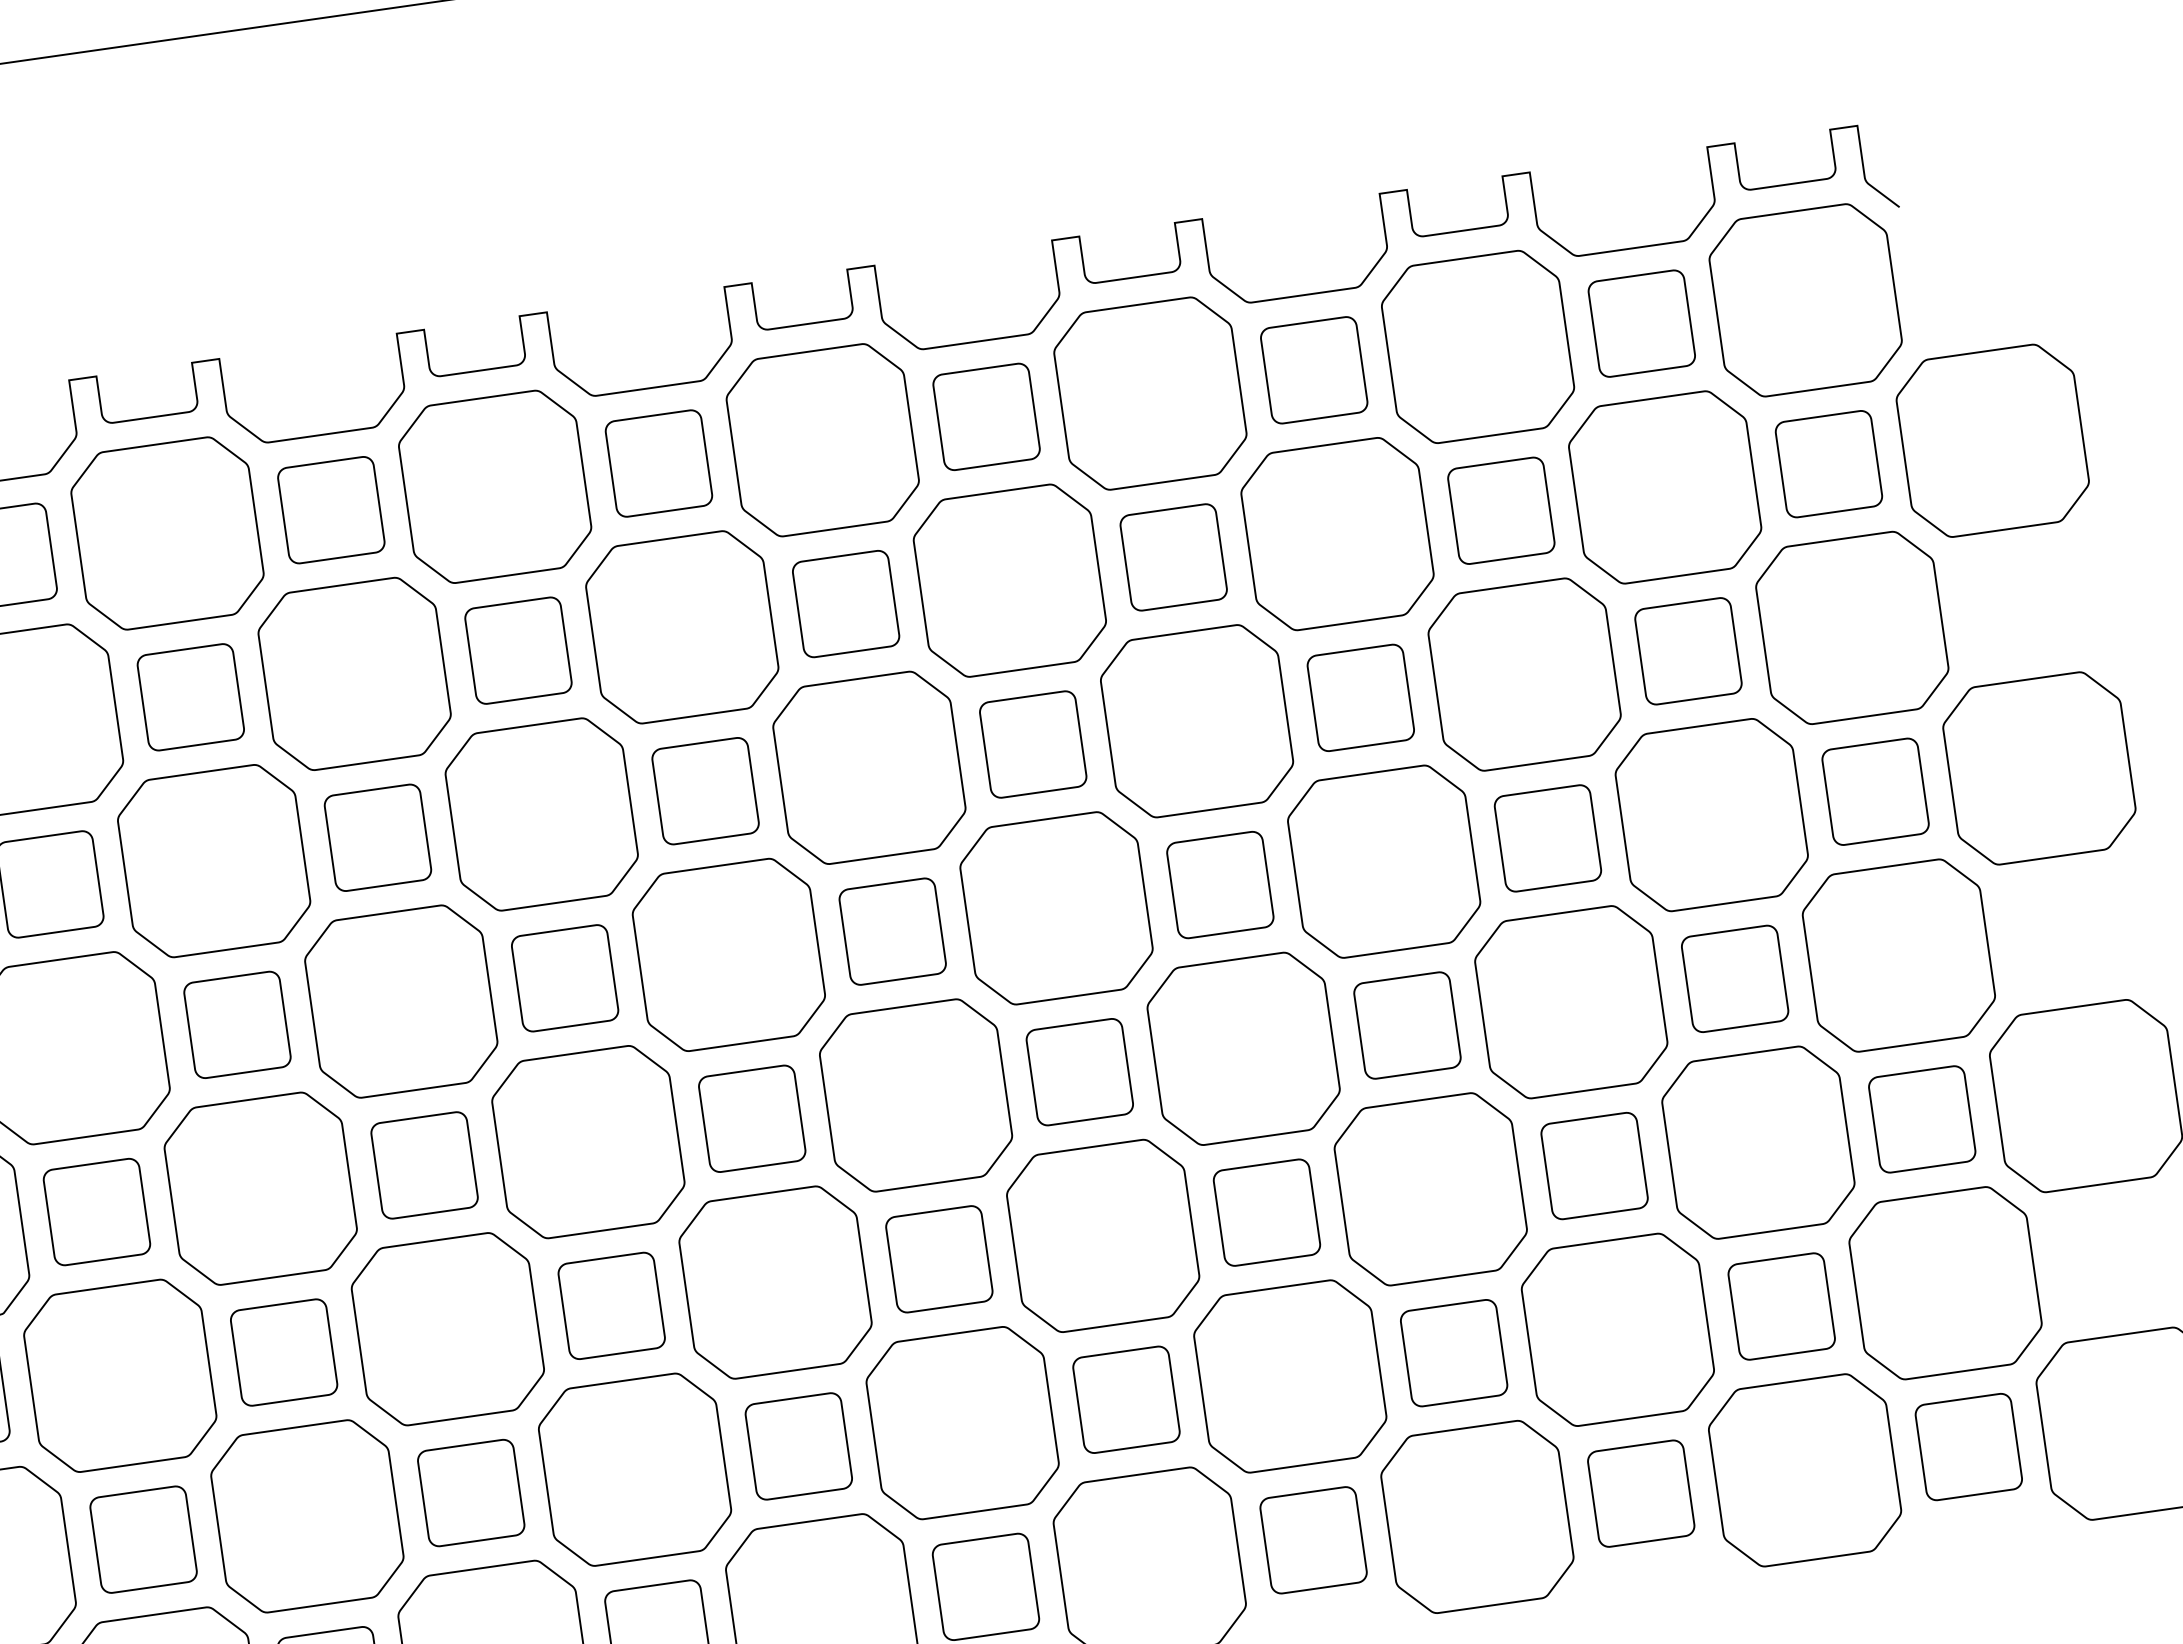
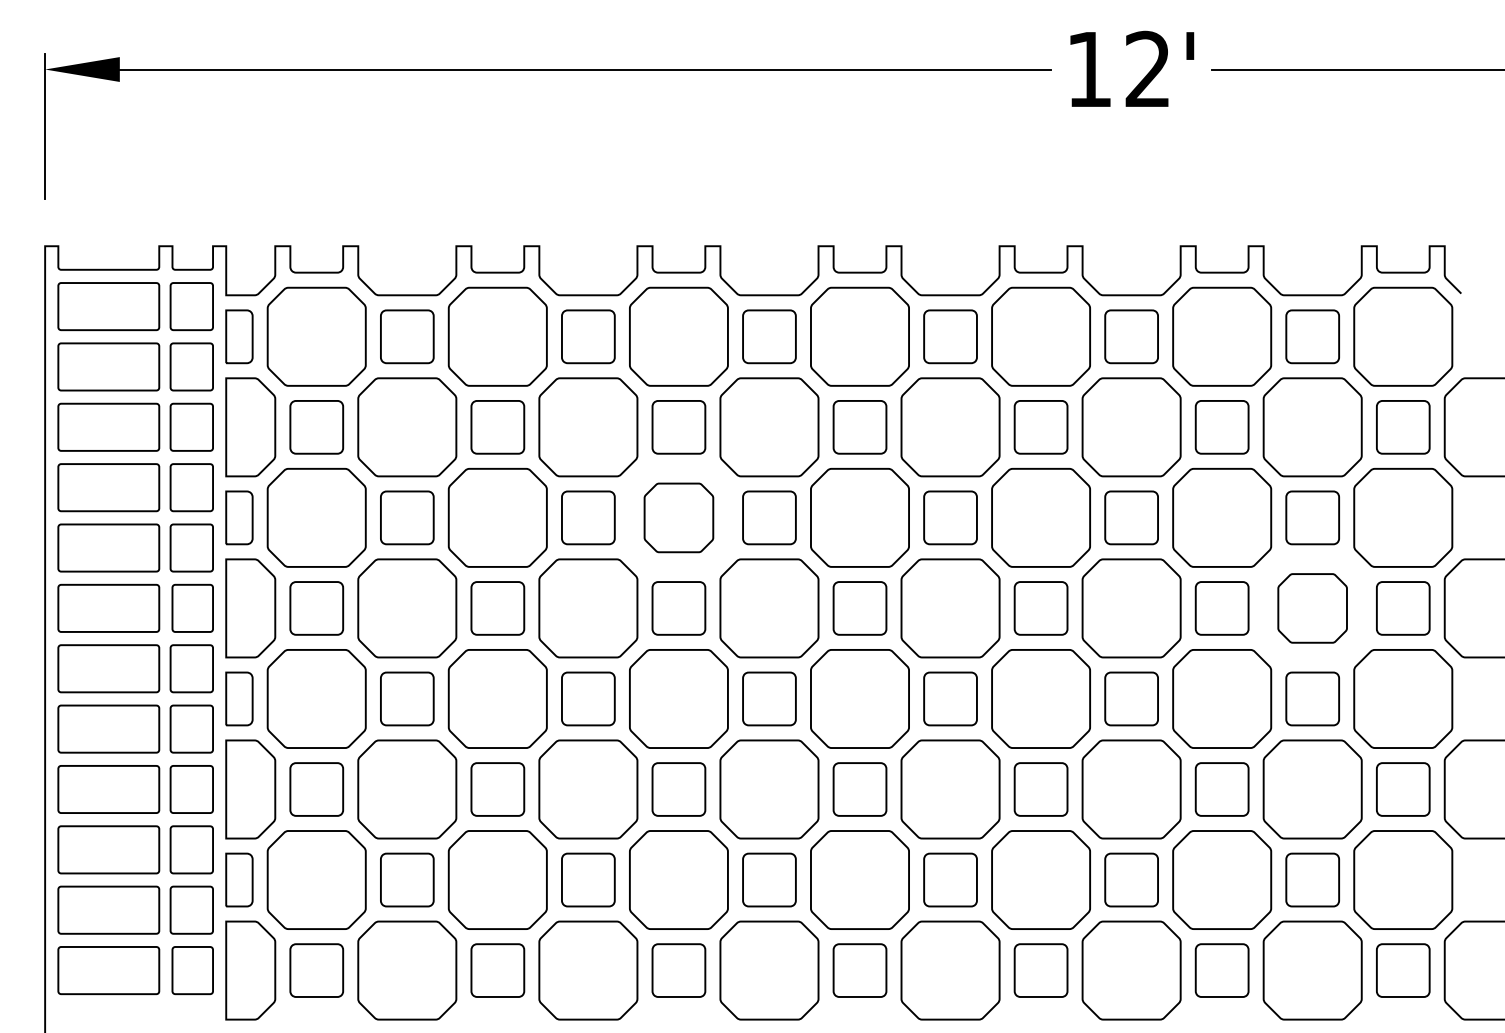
part: (540, 813) -> (678, 517), size x0.7
part: (1711, 815) -> (1312, 608), size x0.7

